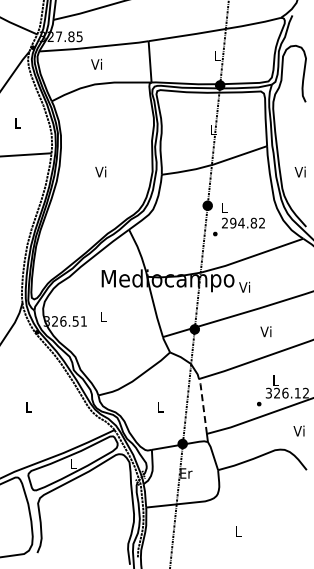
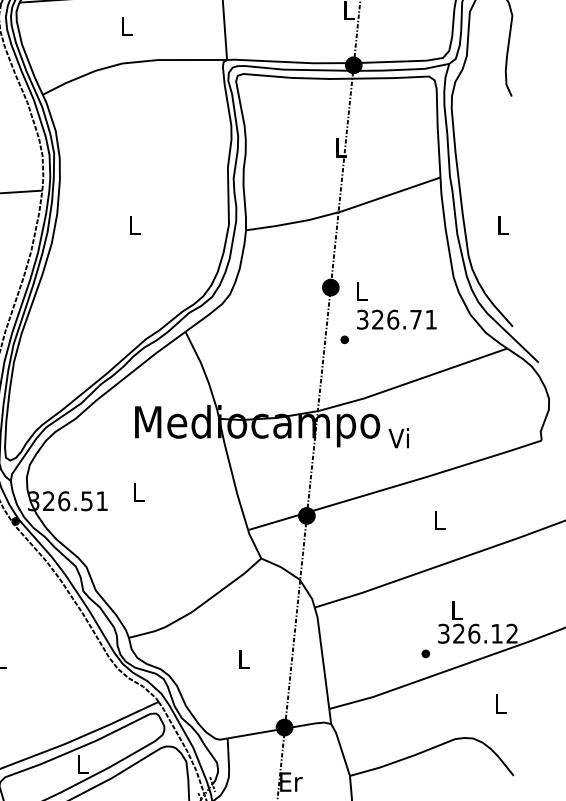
text: (96, 63) -> (125, 24), Vi -> L
text: (100, 171) -> (132, 224), Vi -> L
text: (299, 171) -> (500, 224), Vi -> L
text: (243, 222) -> (396, 318), 294.82 -> 326.71
text: (265, 331) -> (437, 519), Vi -> L
line: (203, 405) -> (322, 656), dashed -> solid
text: (298, 430) -> (498, 702), Vi -> L

